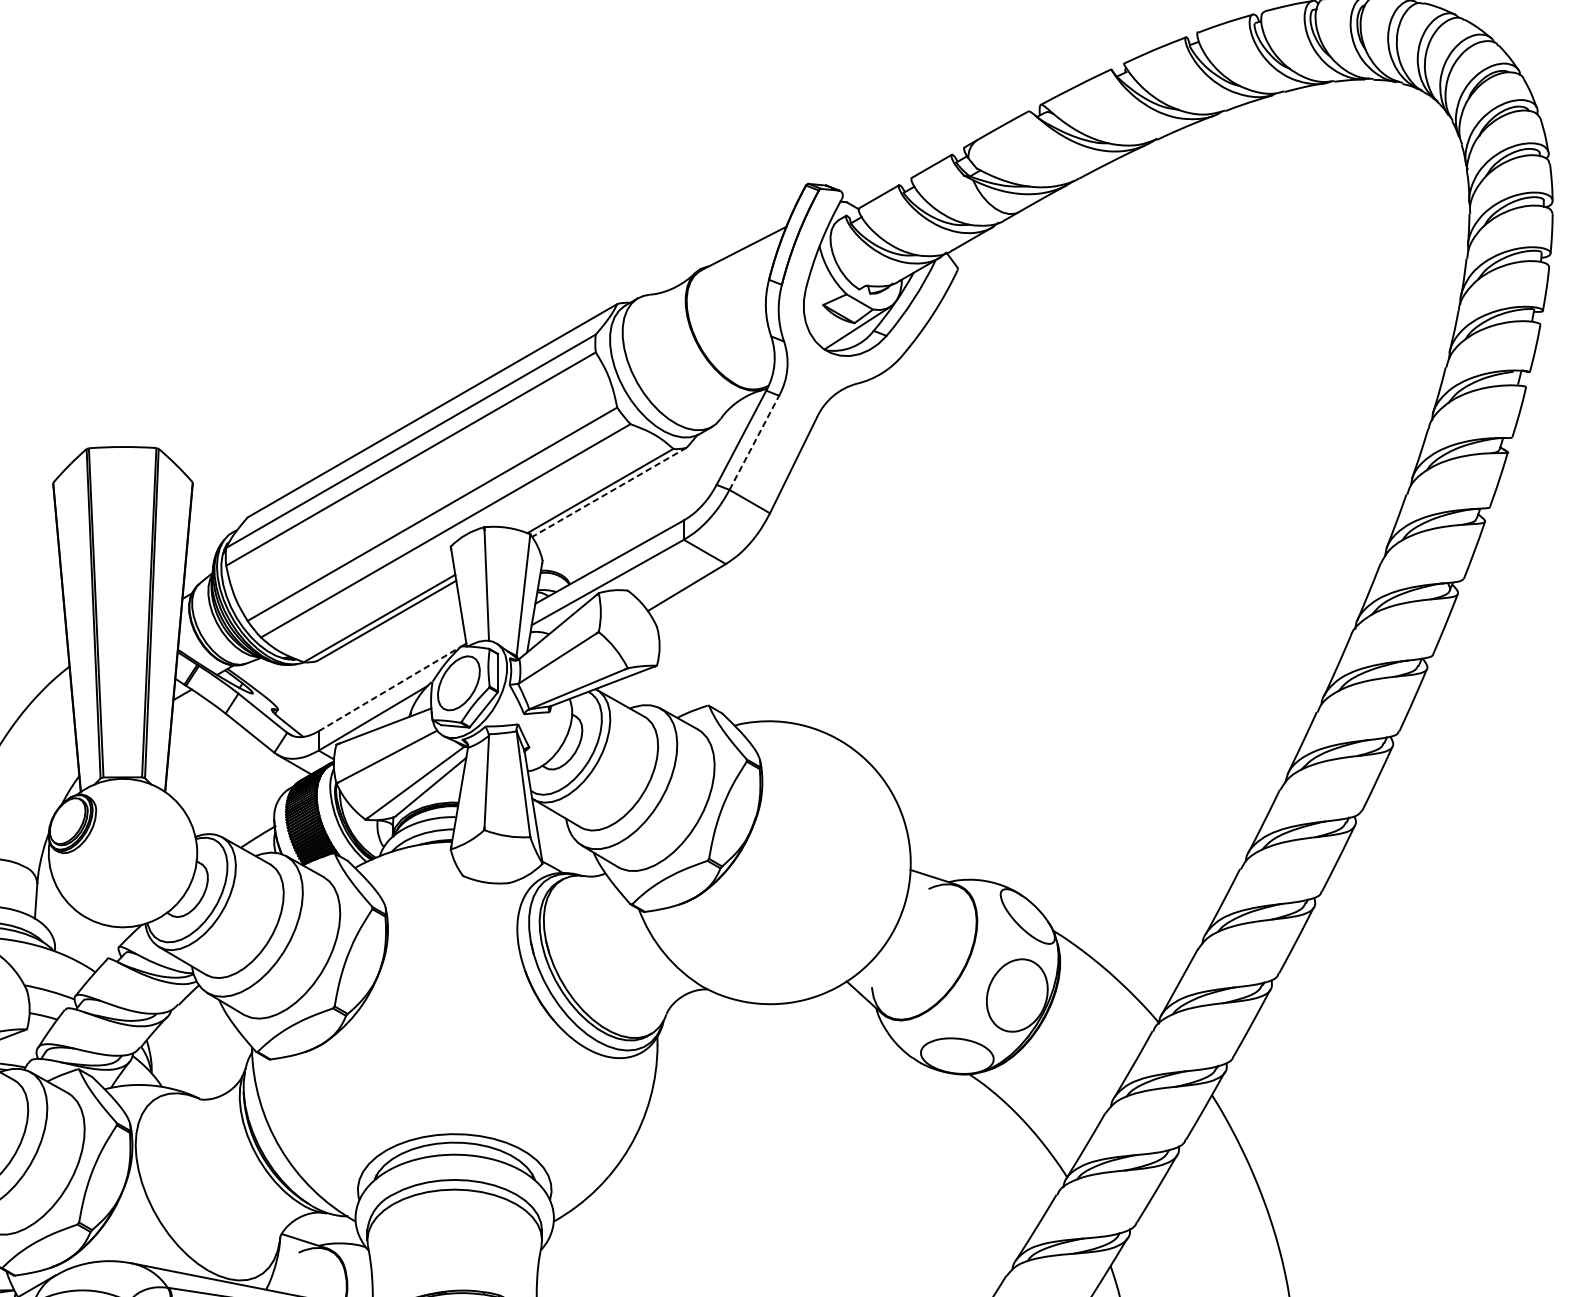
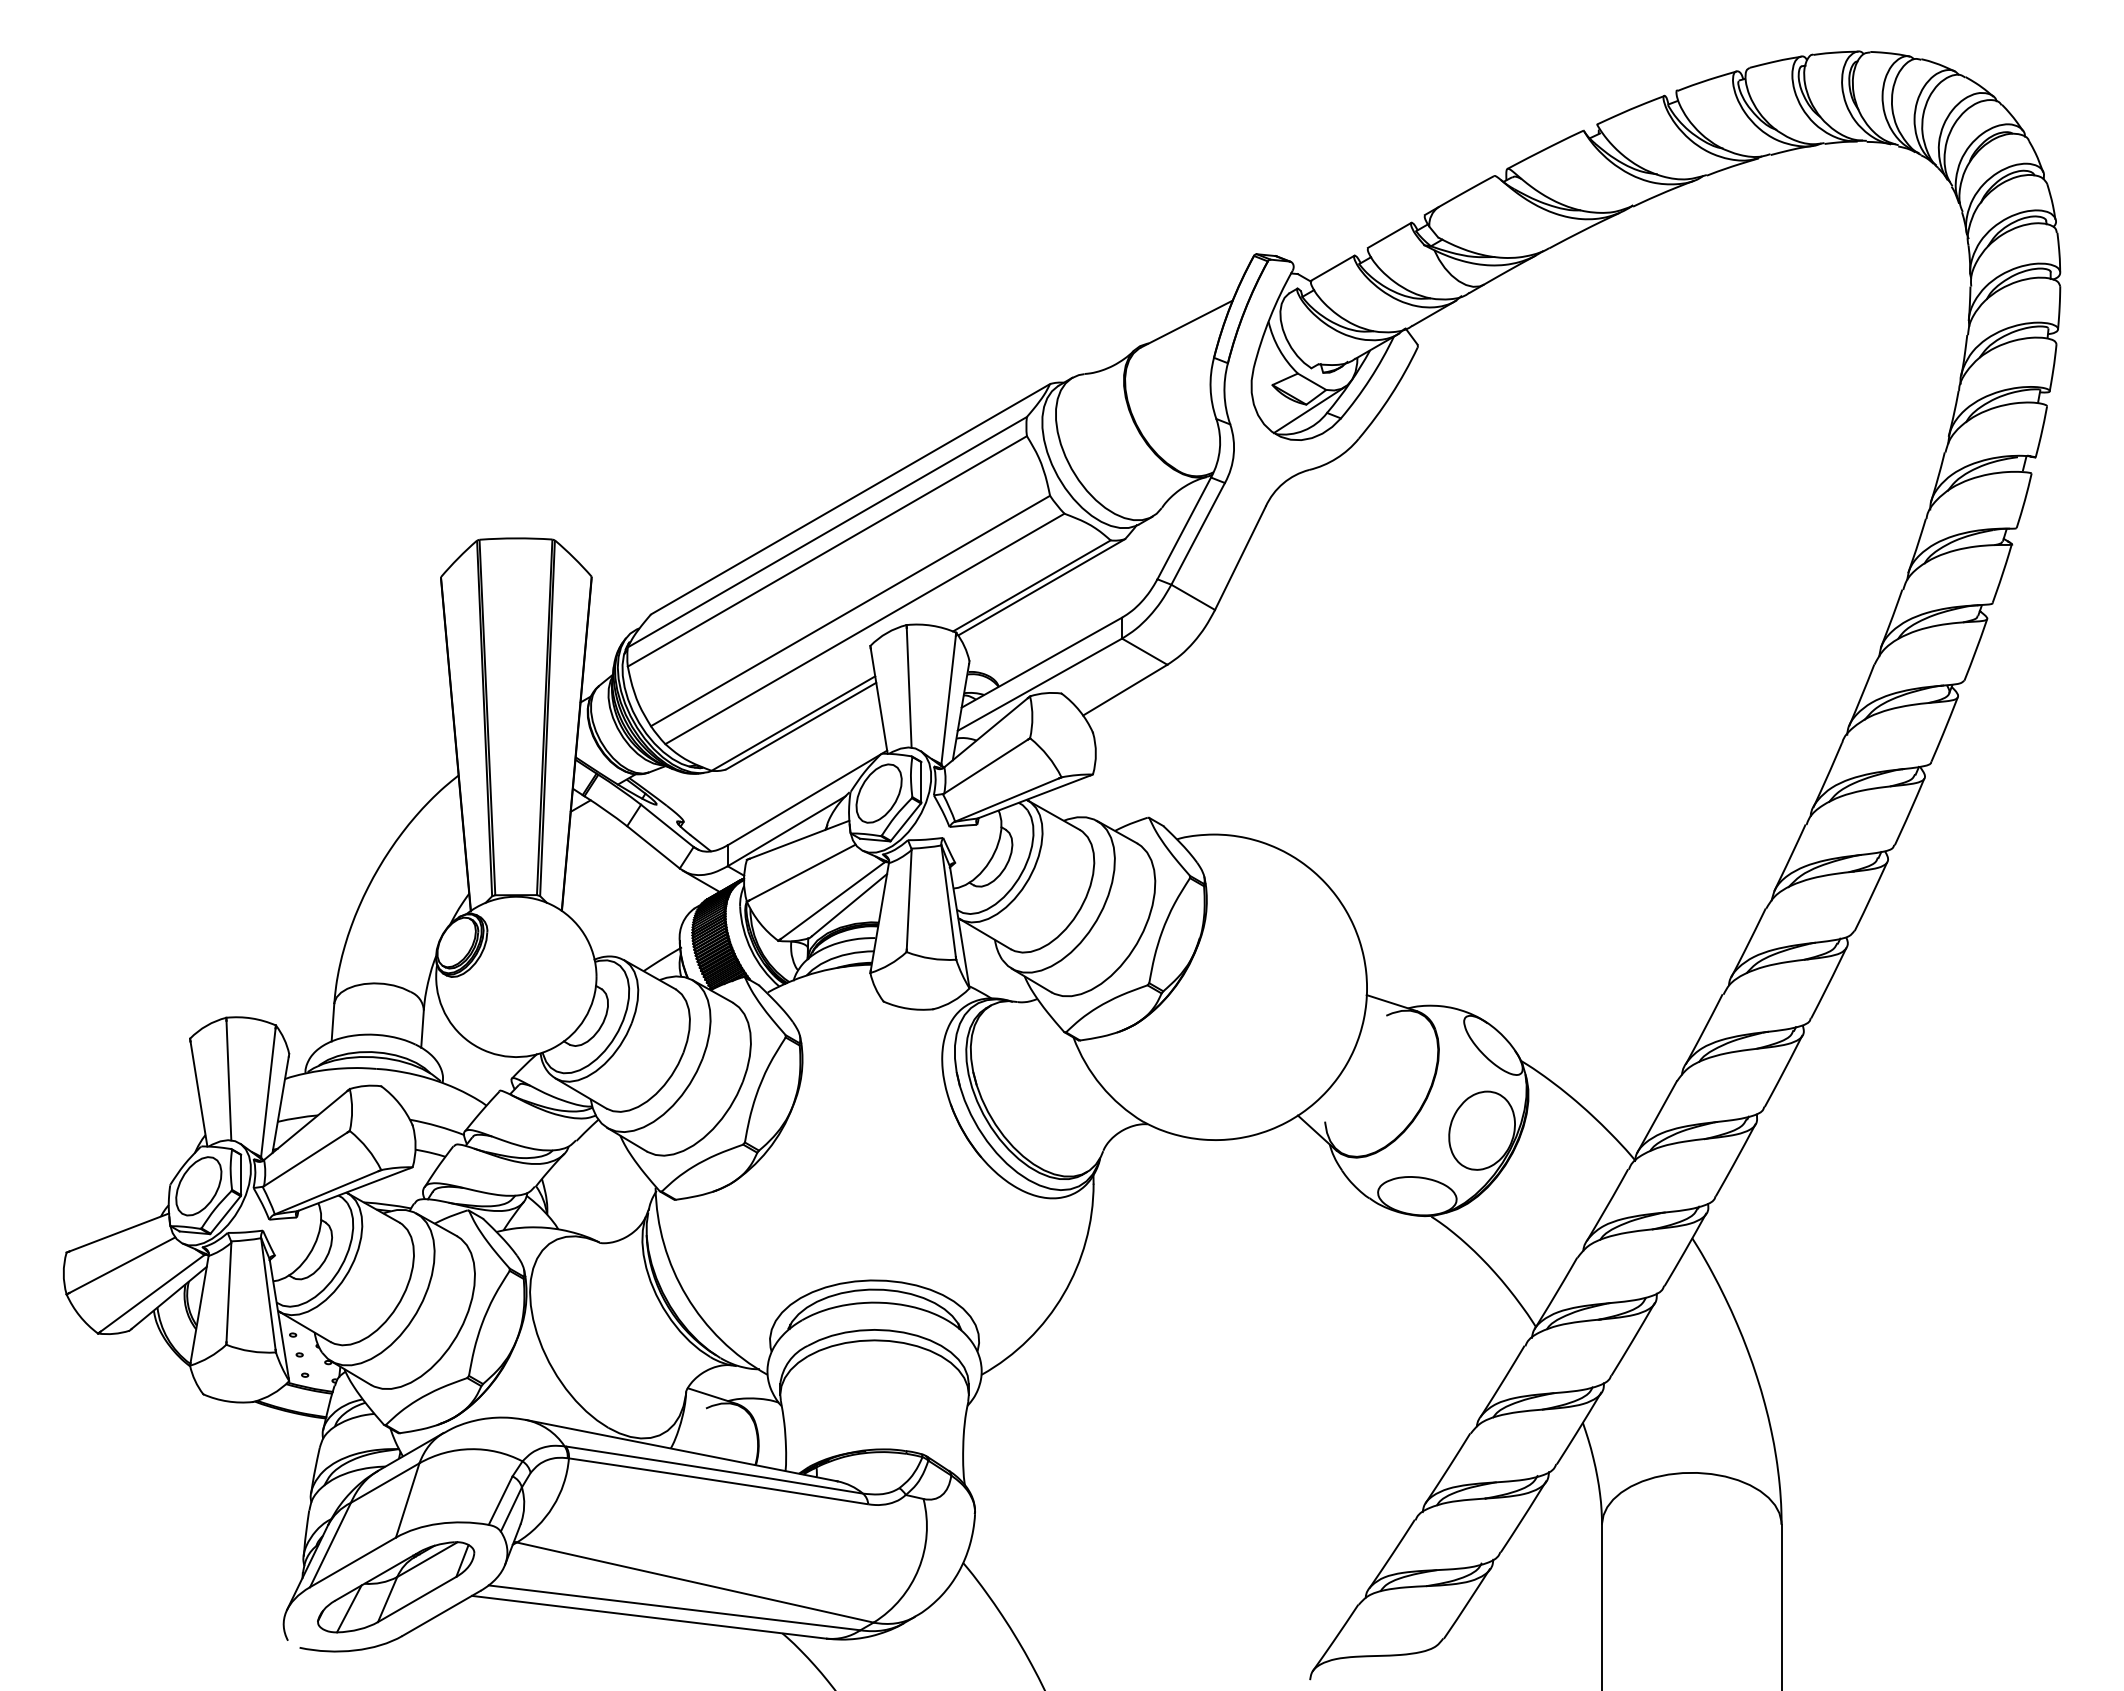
line: (754, 442) -> (1198, 533), dashed -> solid
line: (609, 492) -> (1041, 587), dashed -> solid
line: (389, 688) -> (804, 799), dashed -> solid

